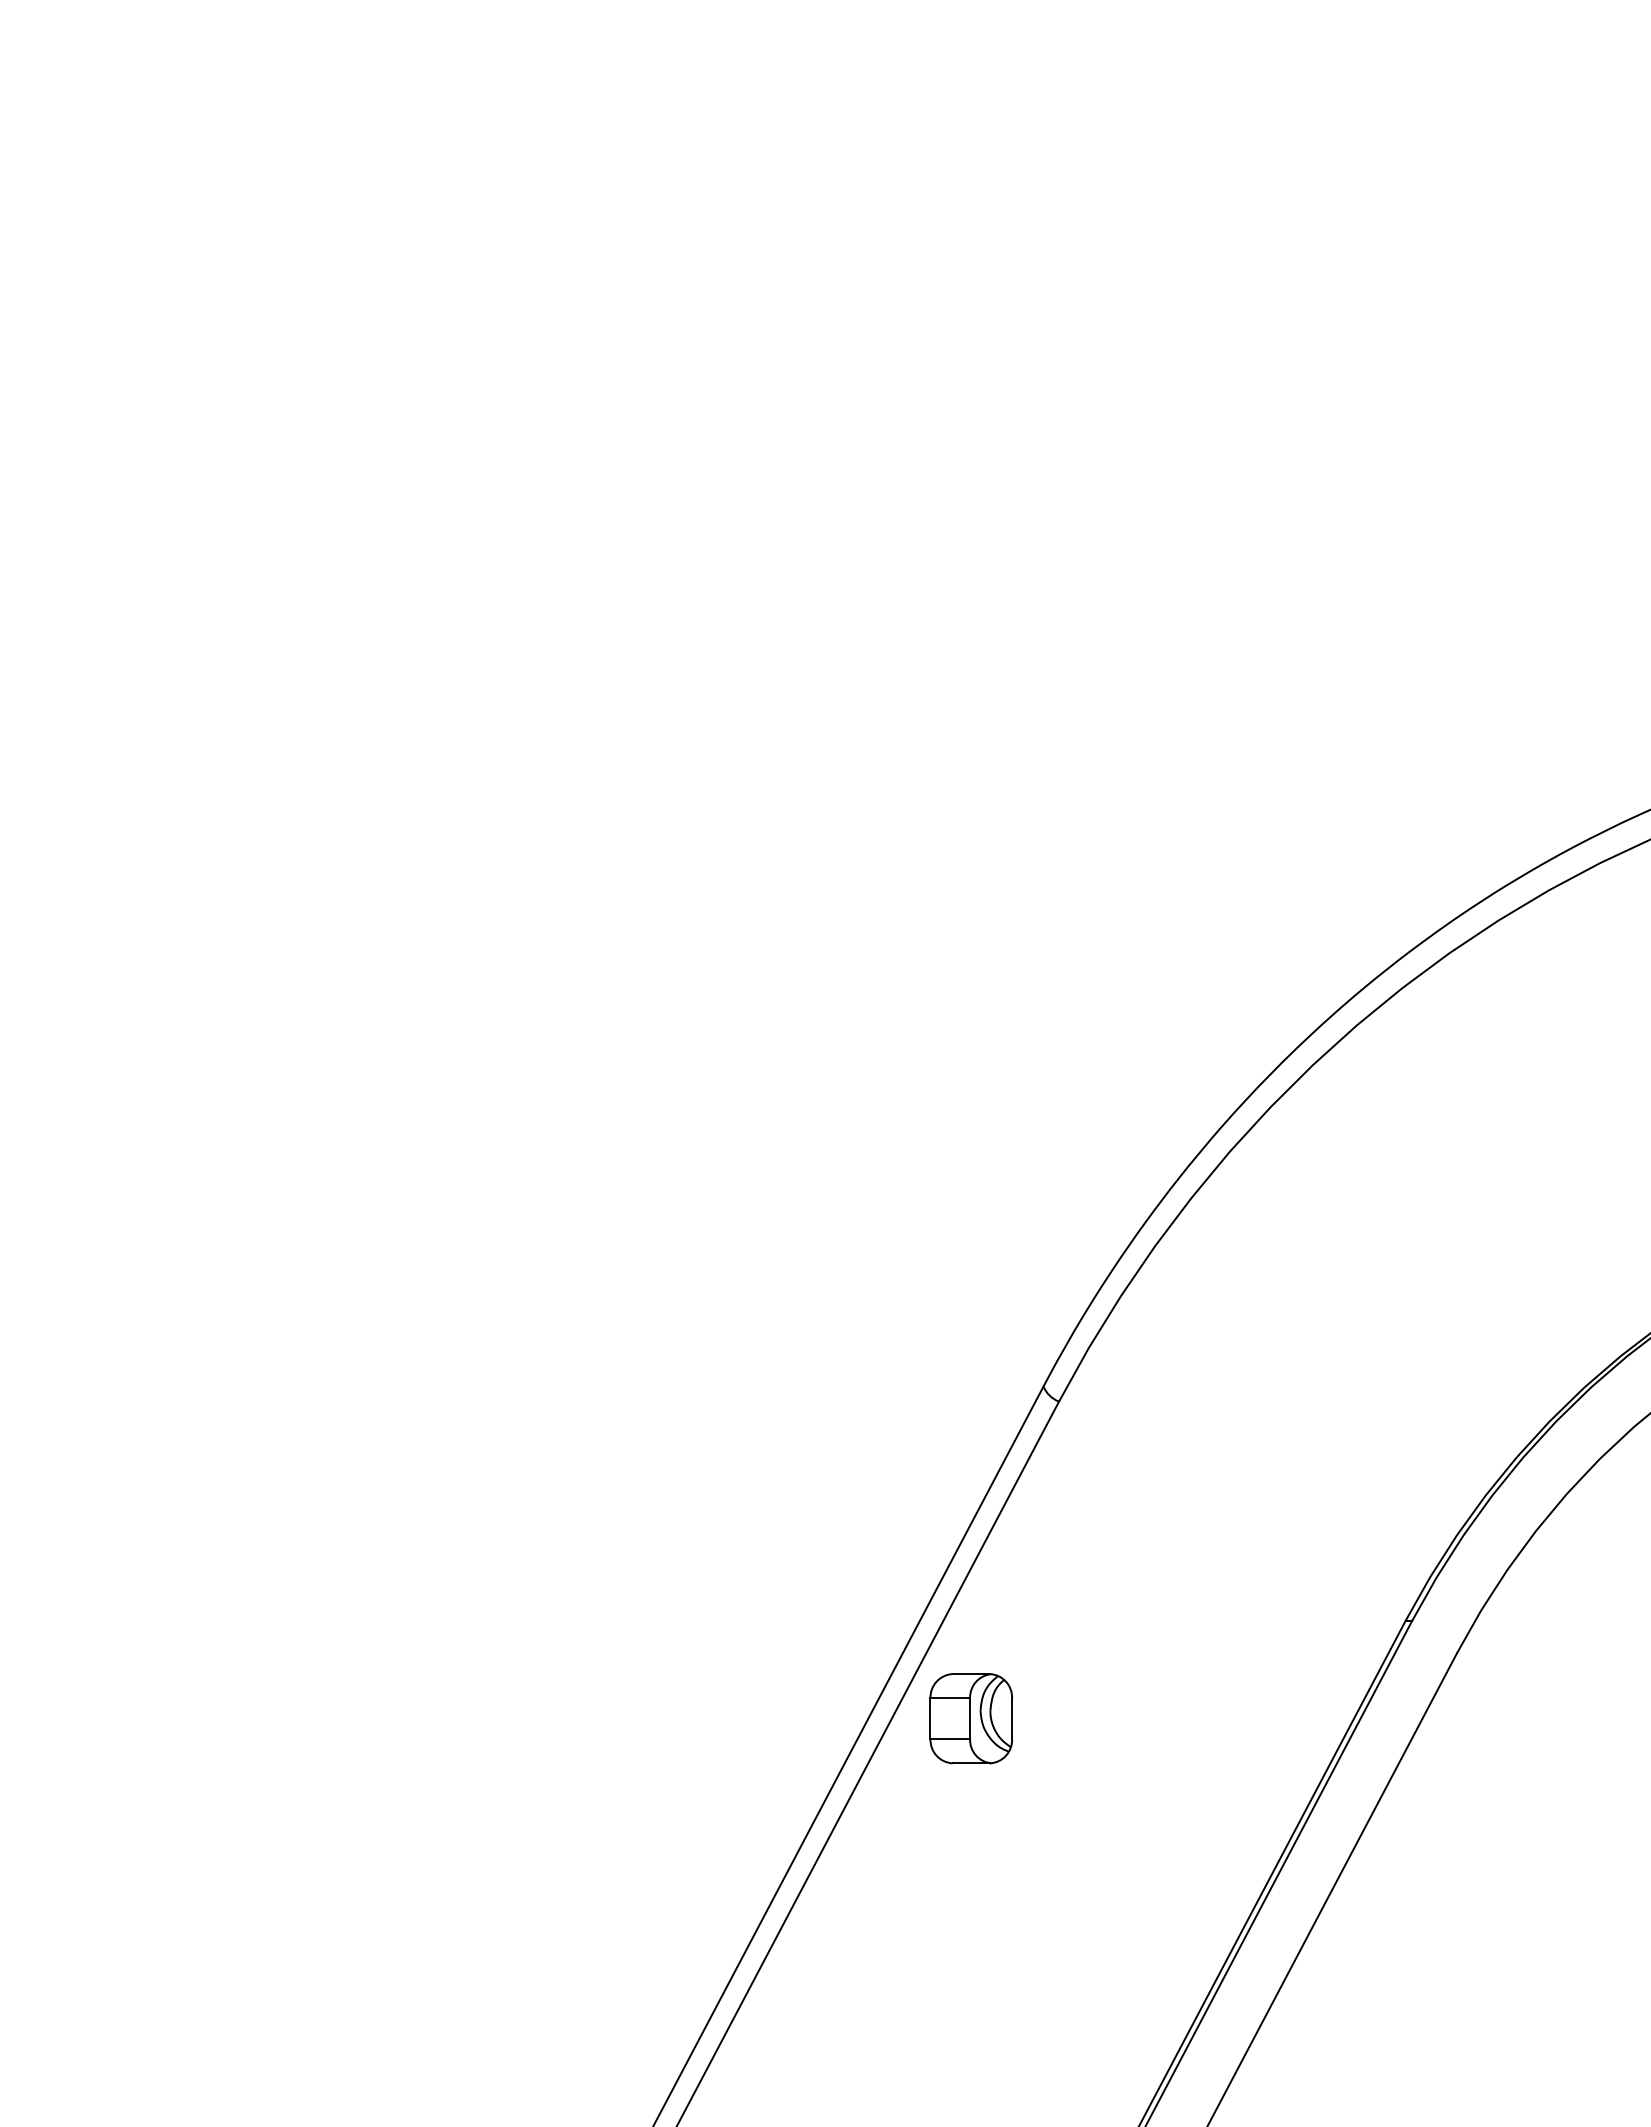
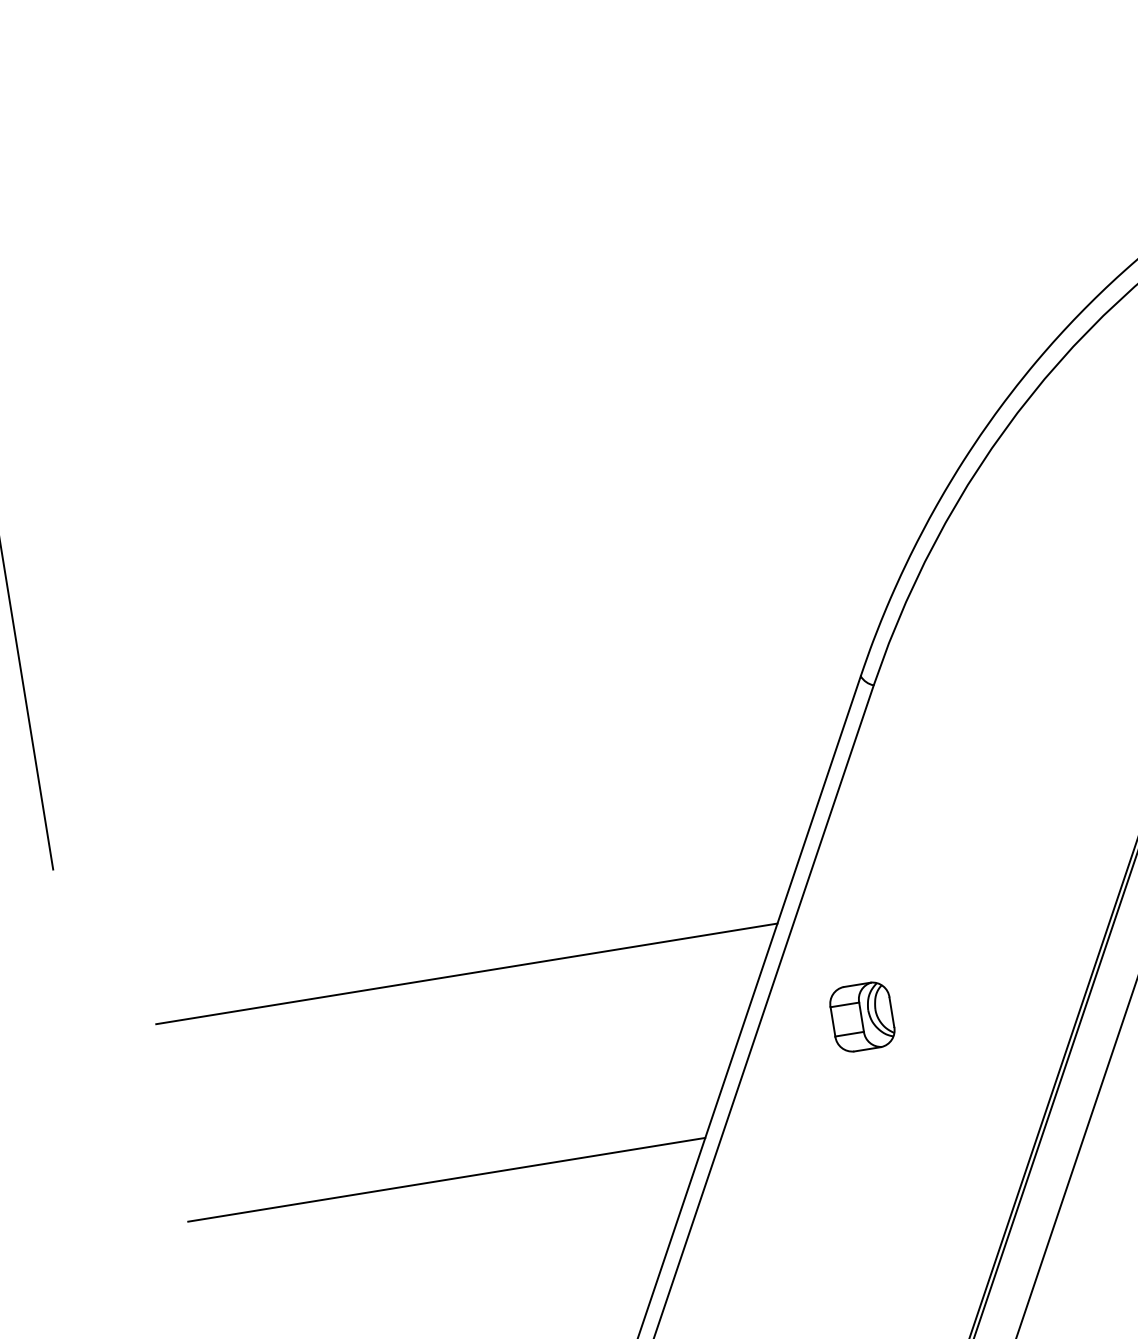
line: (446, 1702) -> (466, 974), added
part: (970, 1718) -> (861, 1017), moved
line: (374, 1975) -> (446, 1179), added

